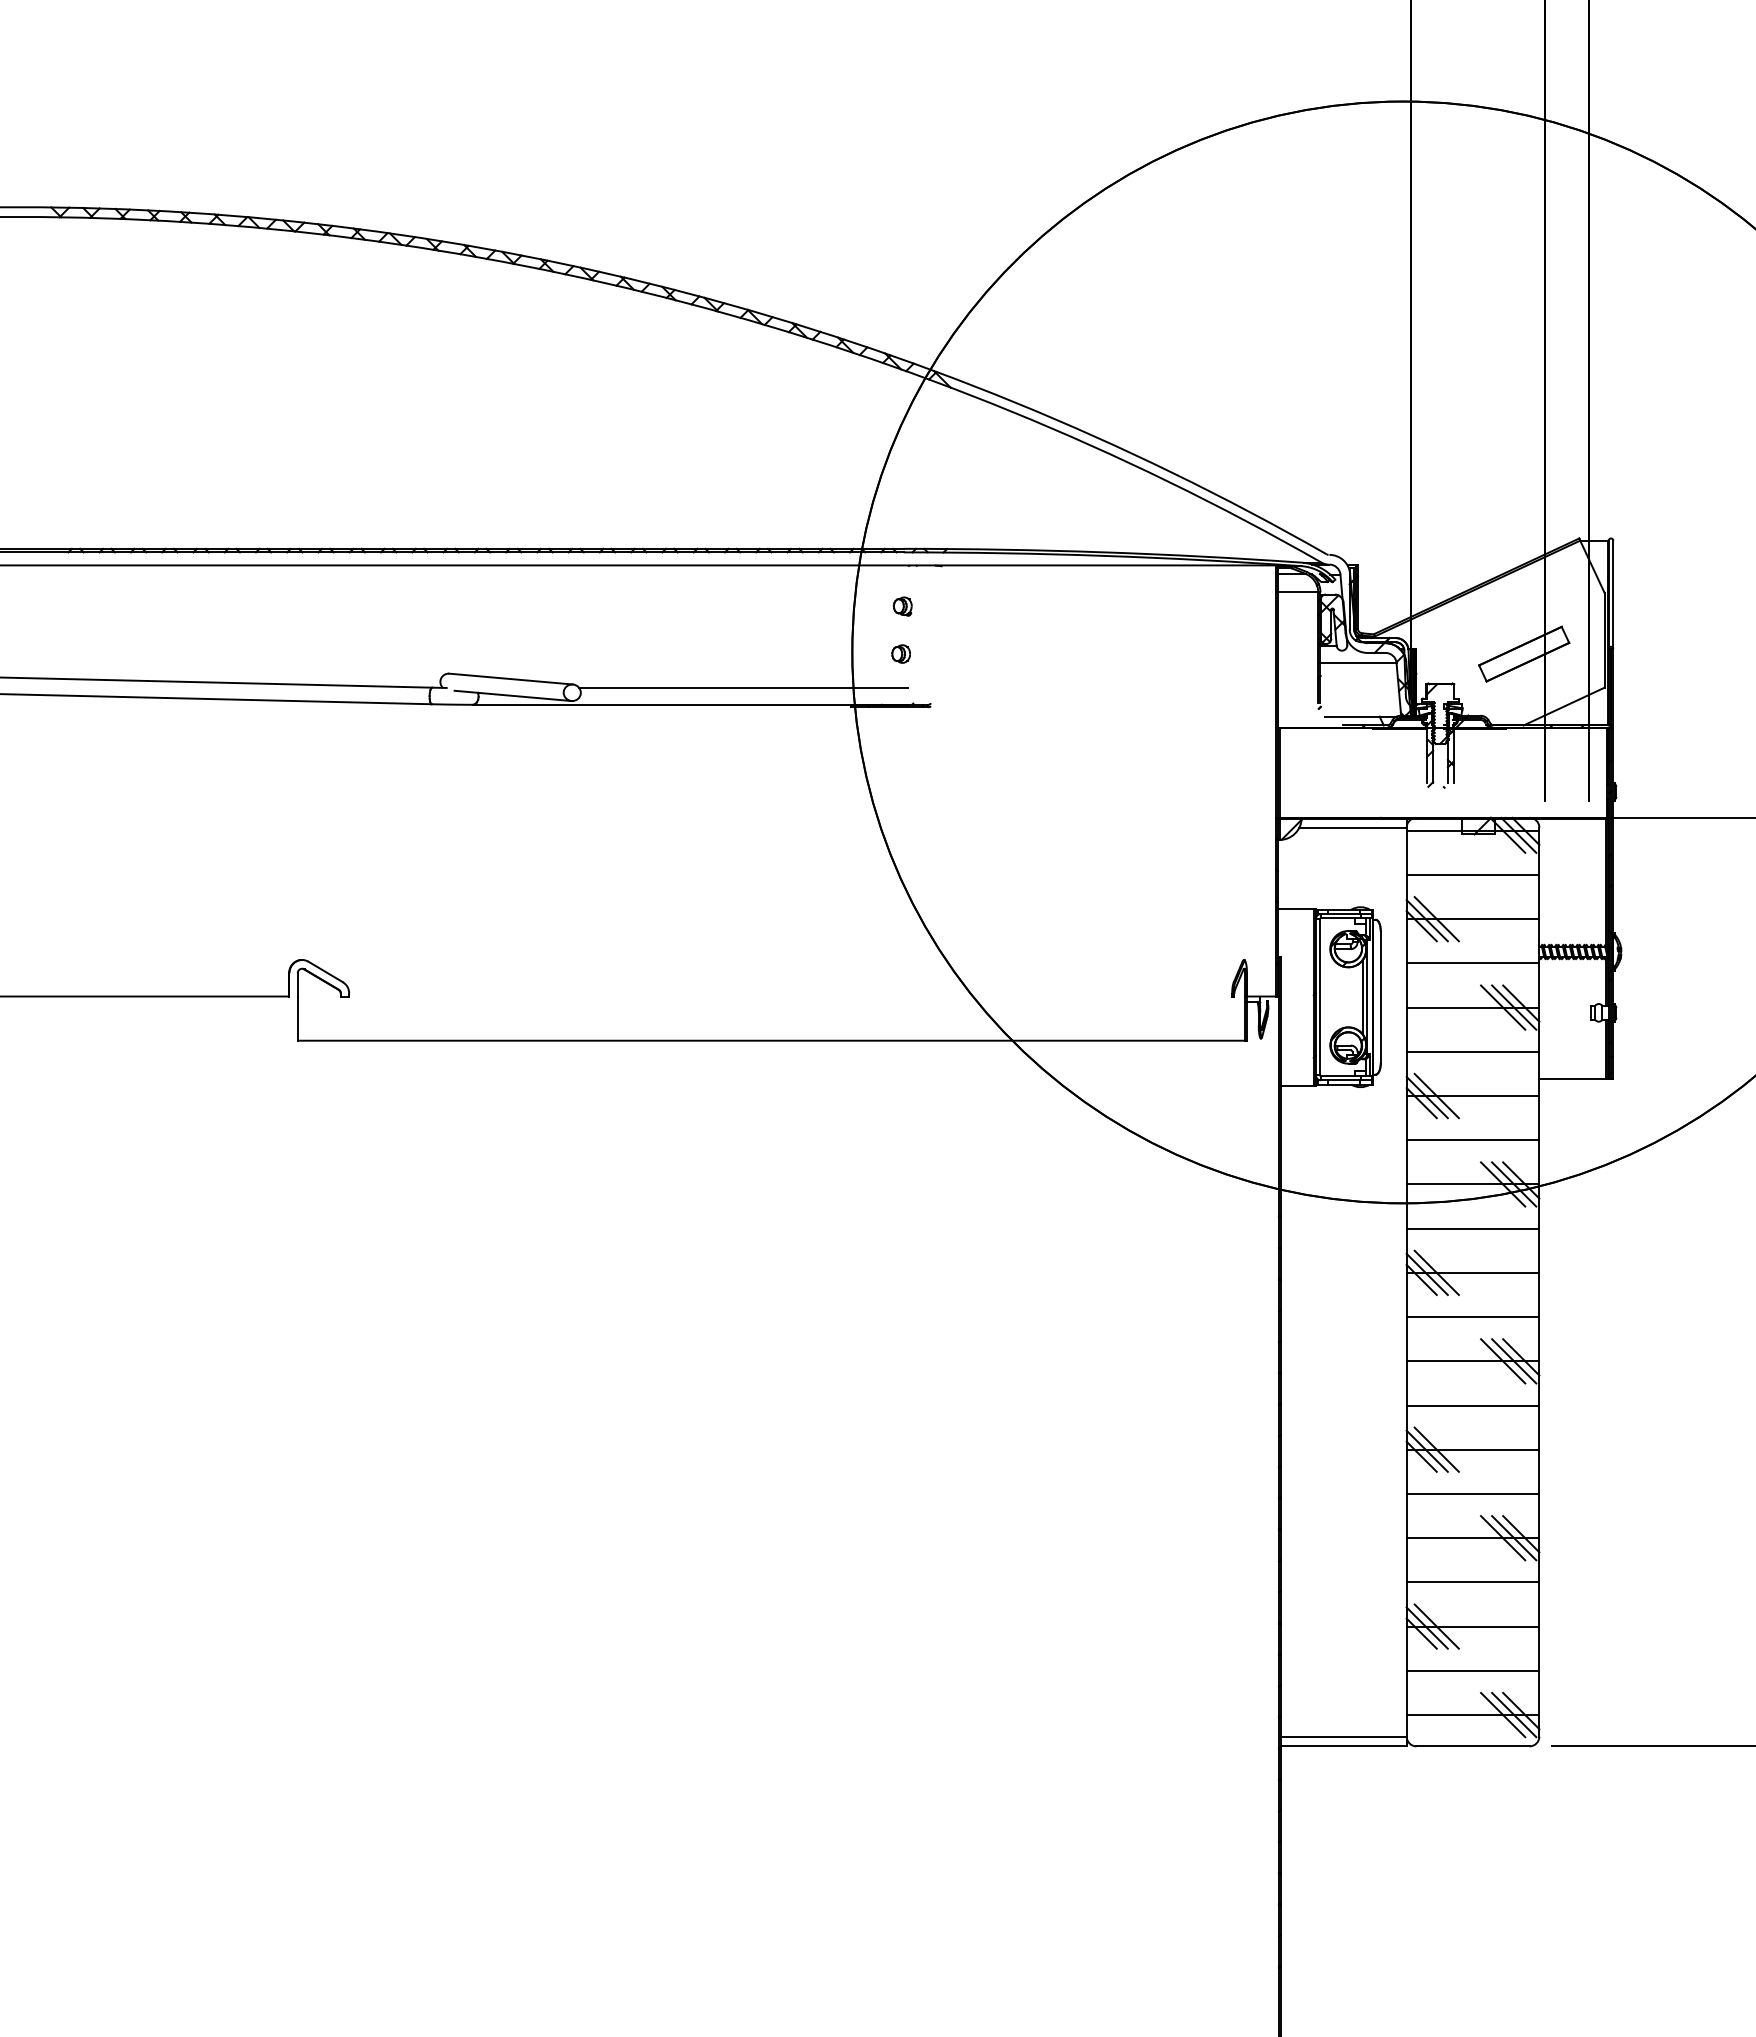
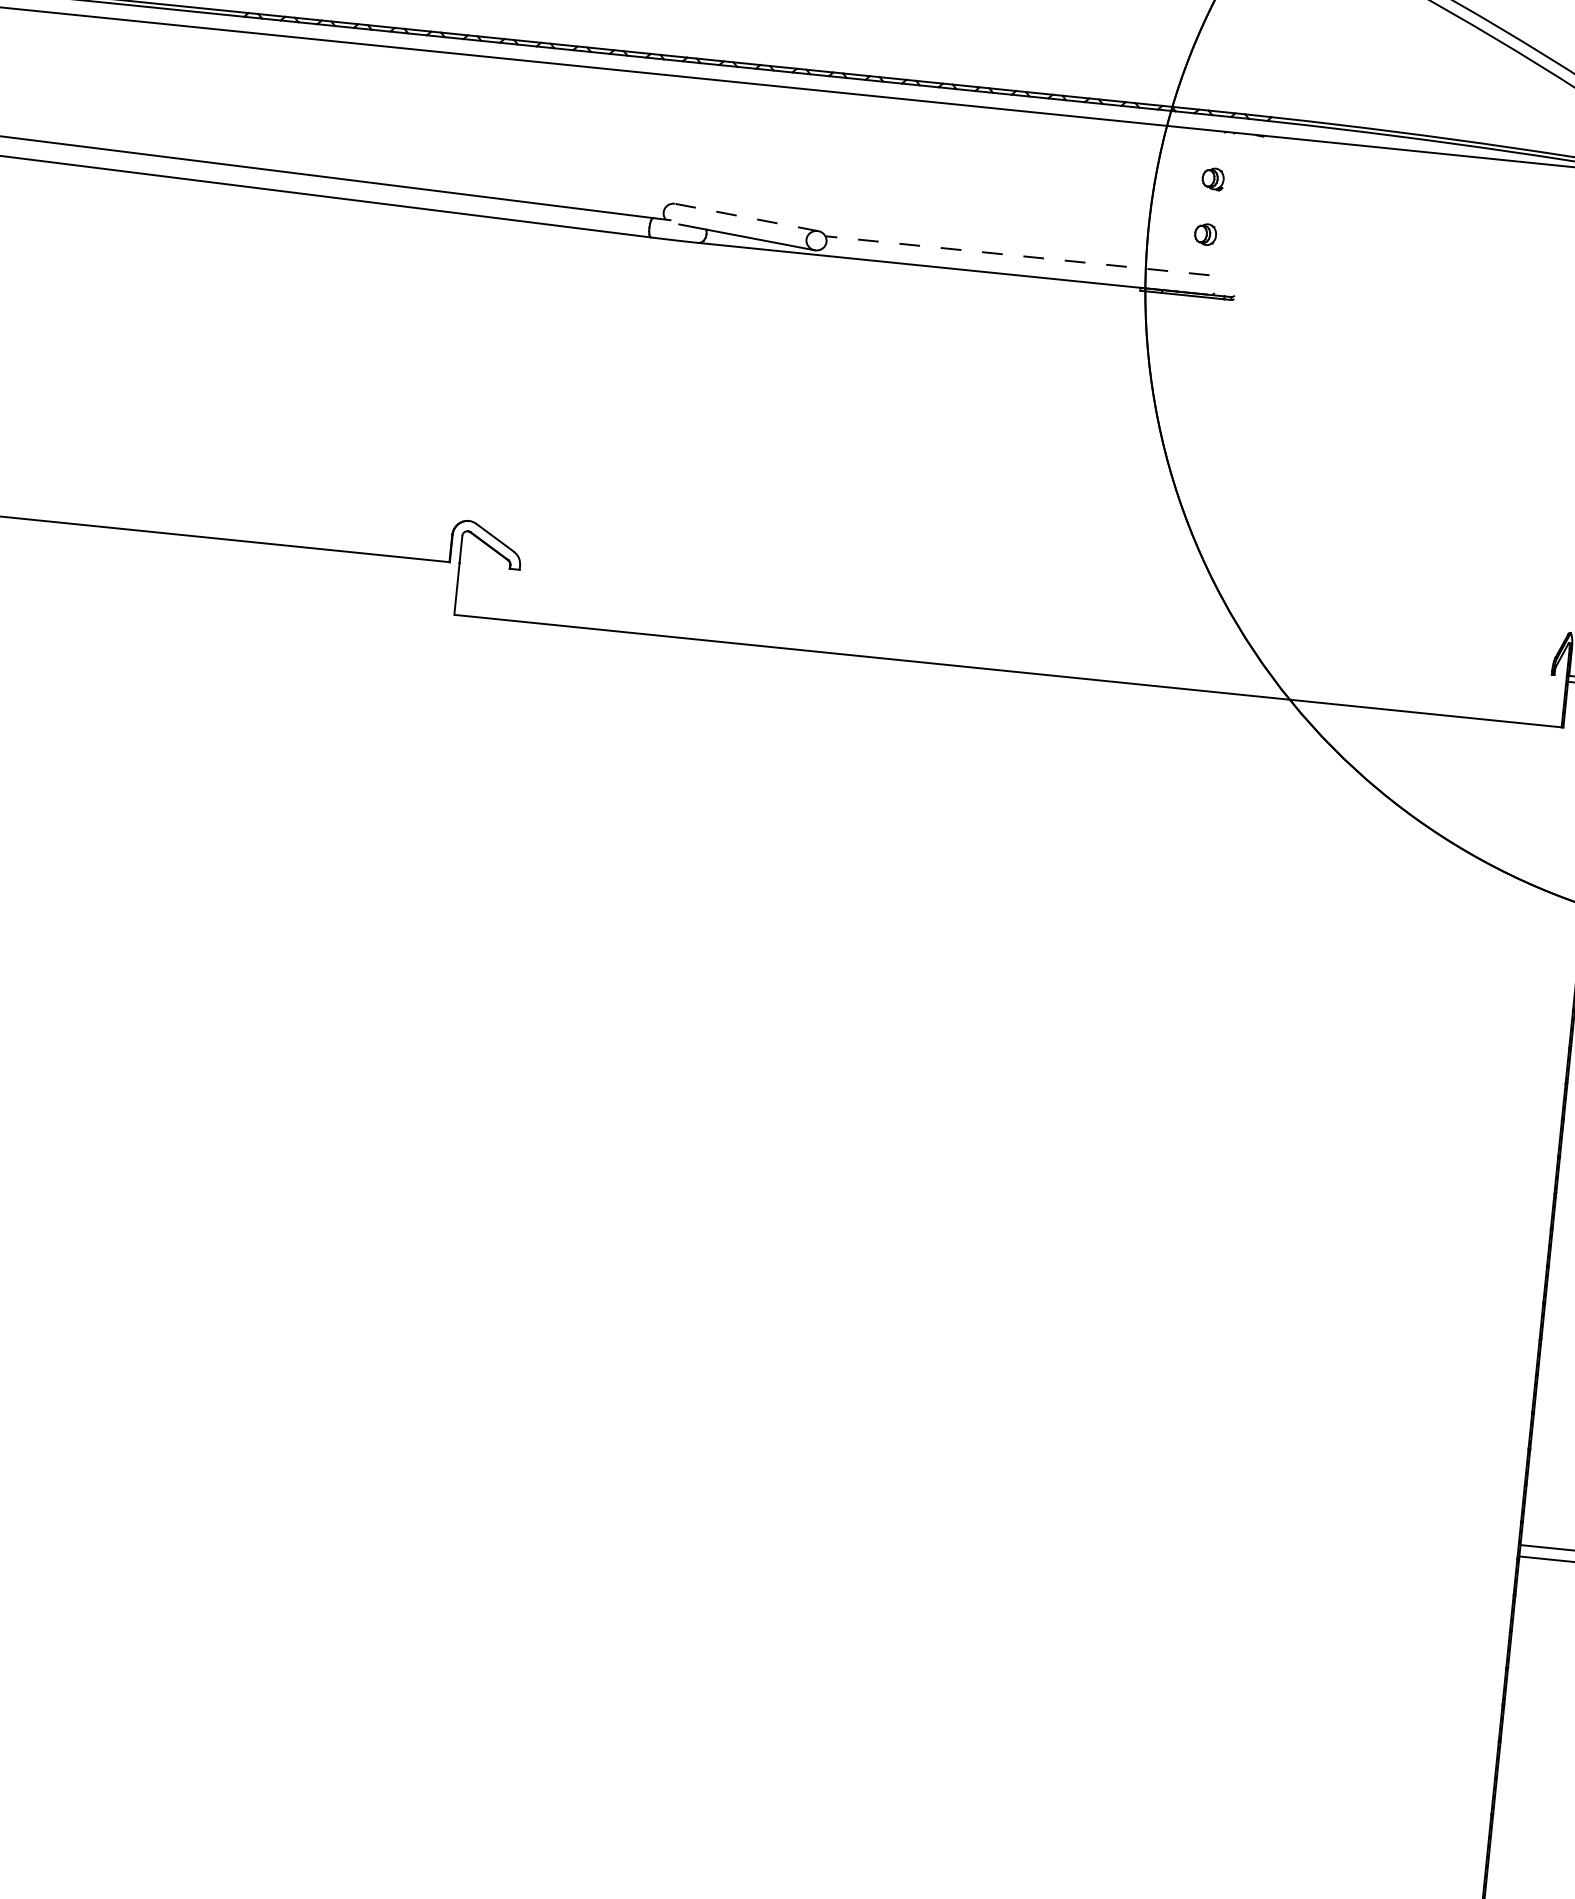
line: (510, 679) -> (745, 217), solid -> dashed
line: (743, 688) -> (1017, 256), solid -> dashed

